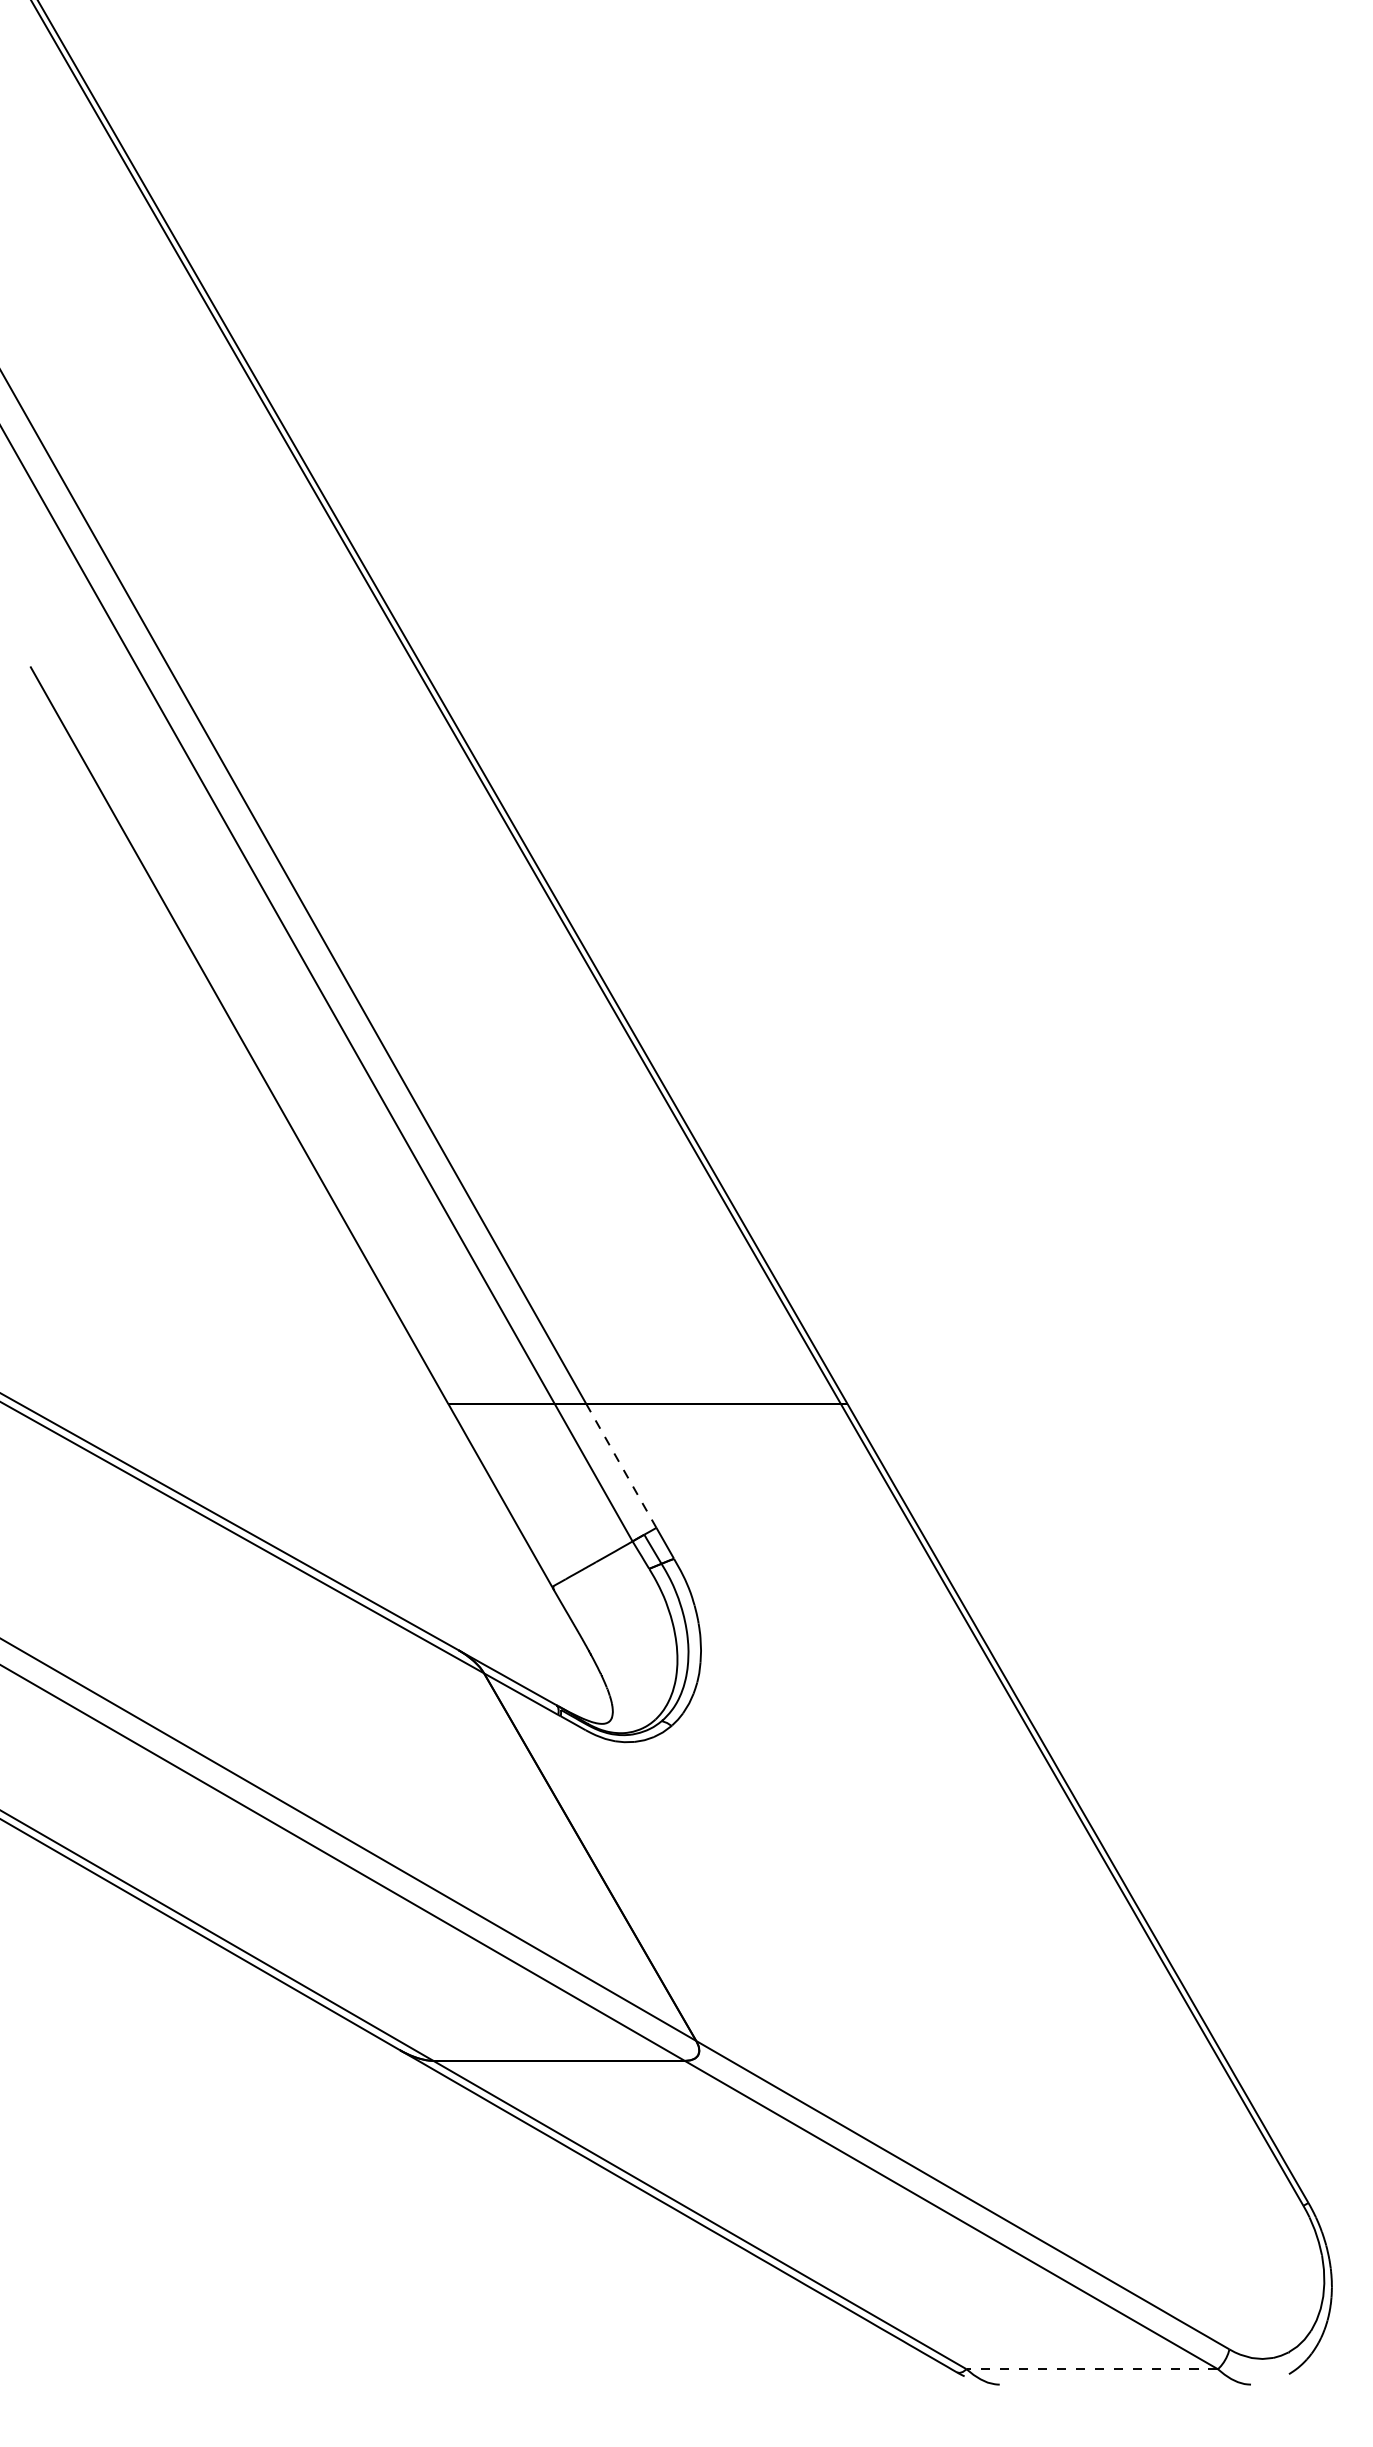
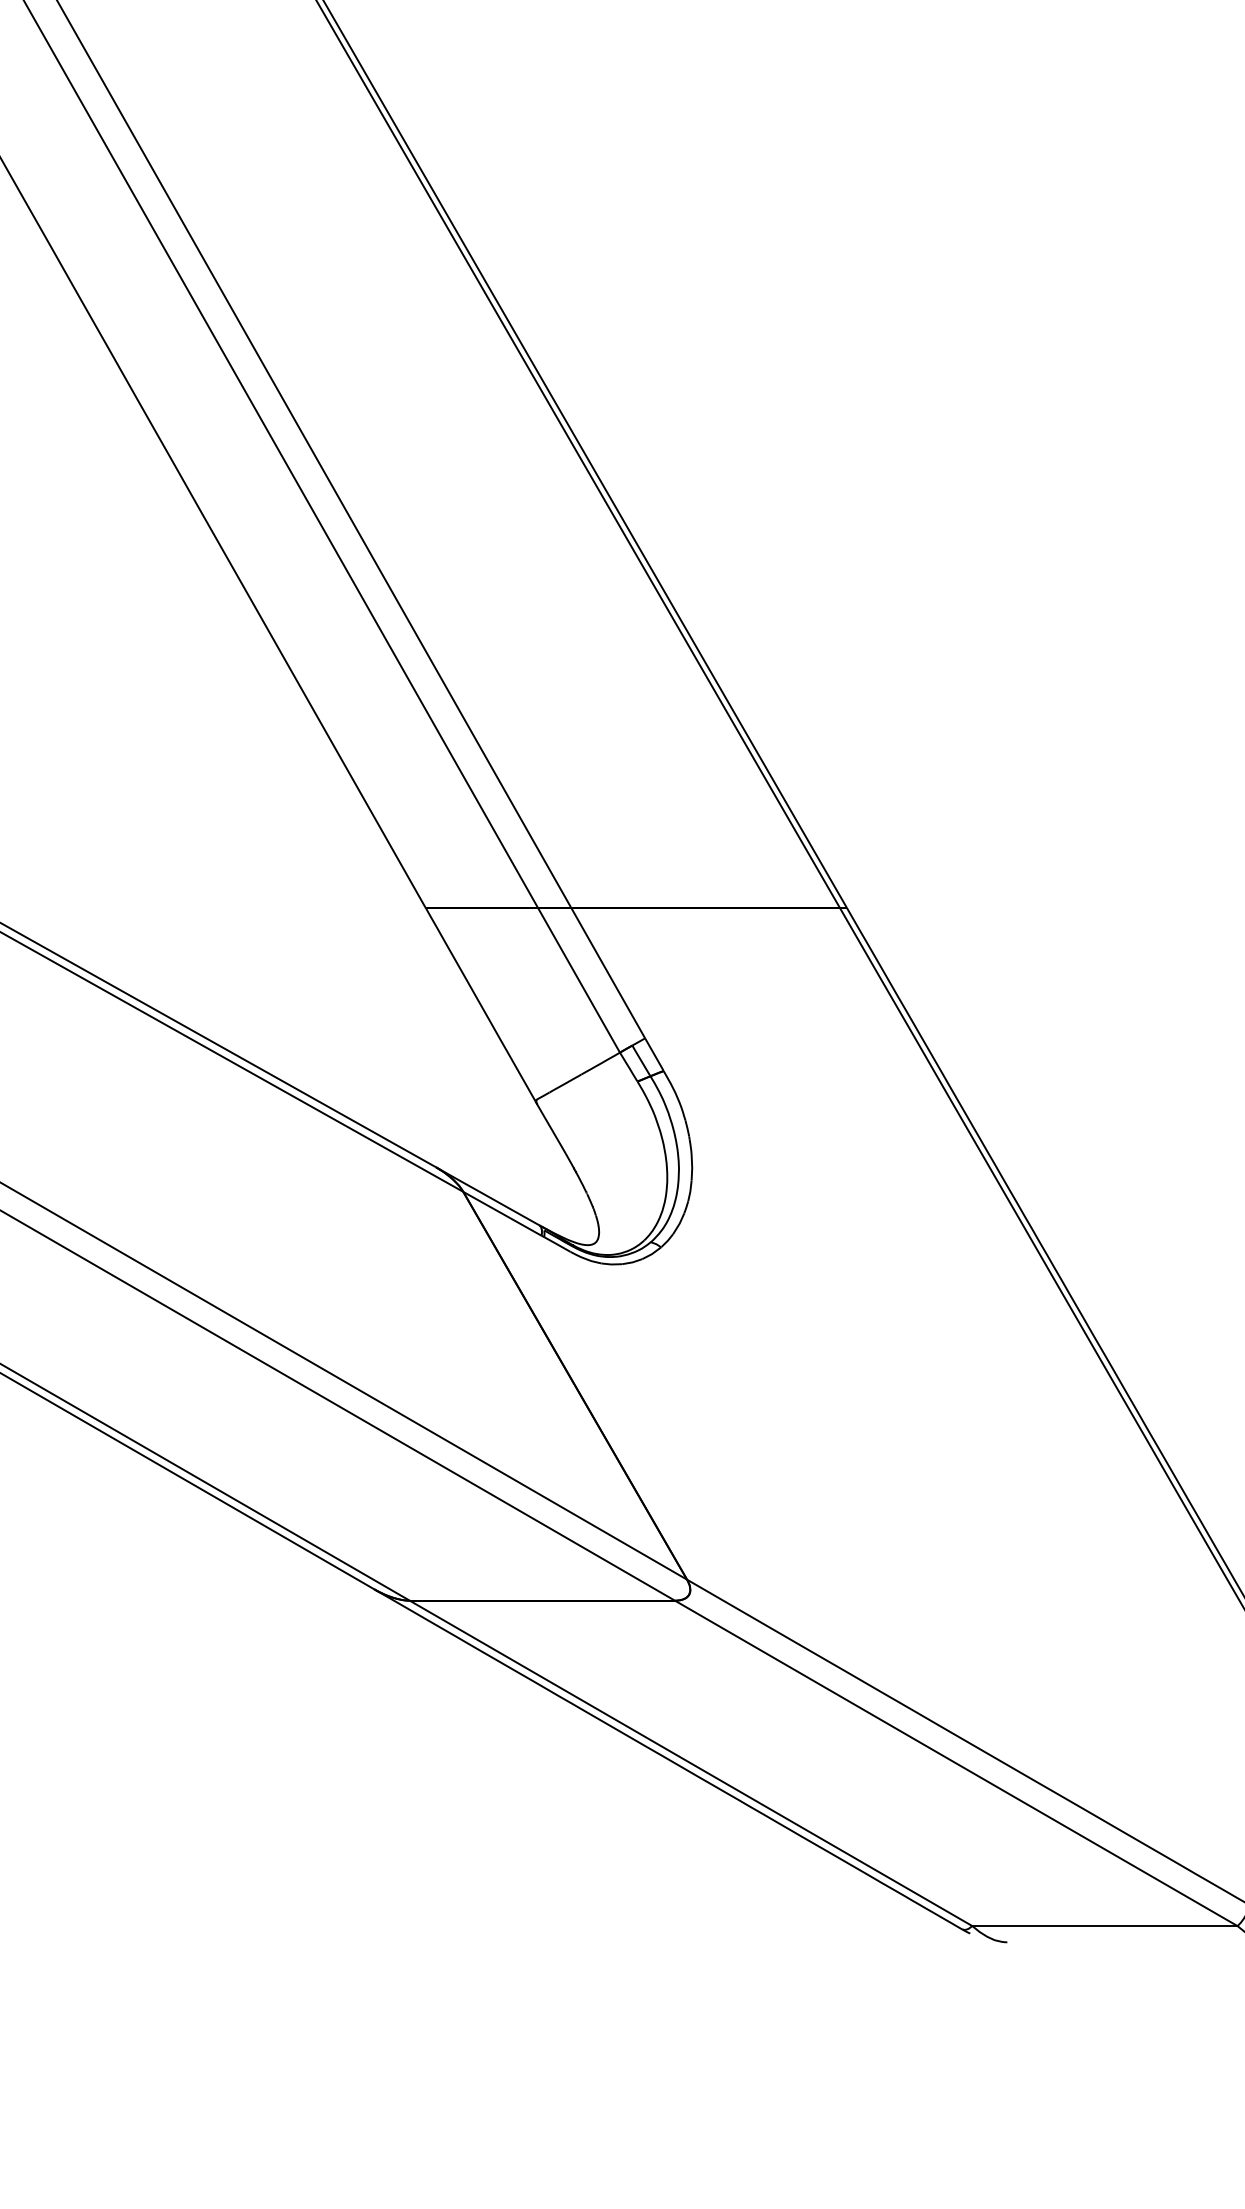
line: (621, 1466) -> (608, 973), dashed -> solid
line: (1092, 2369) -> (1105, 1926), dashed -> solid

